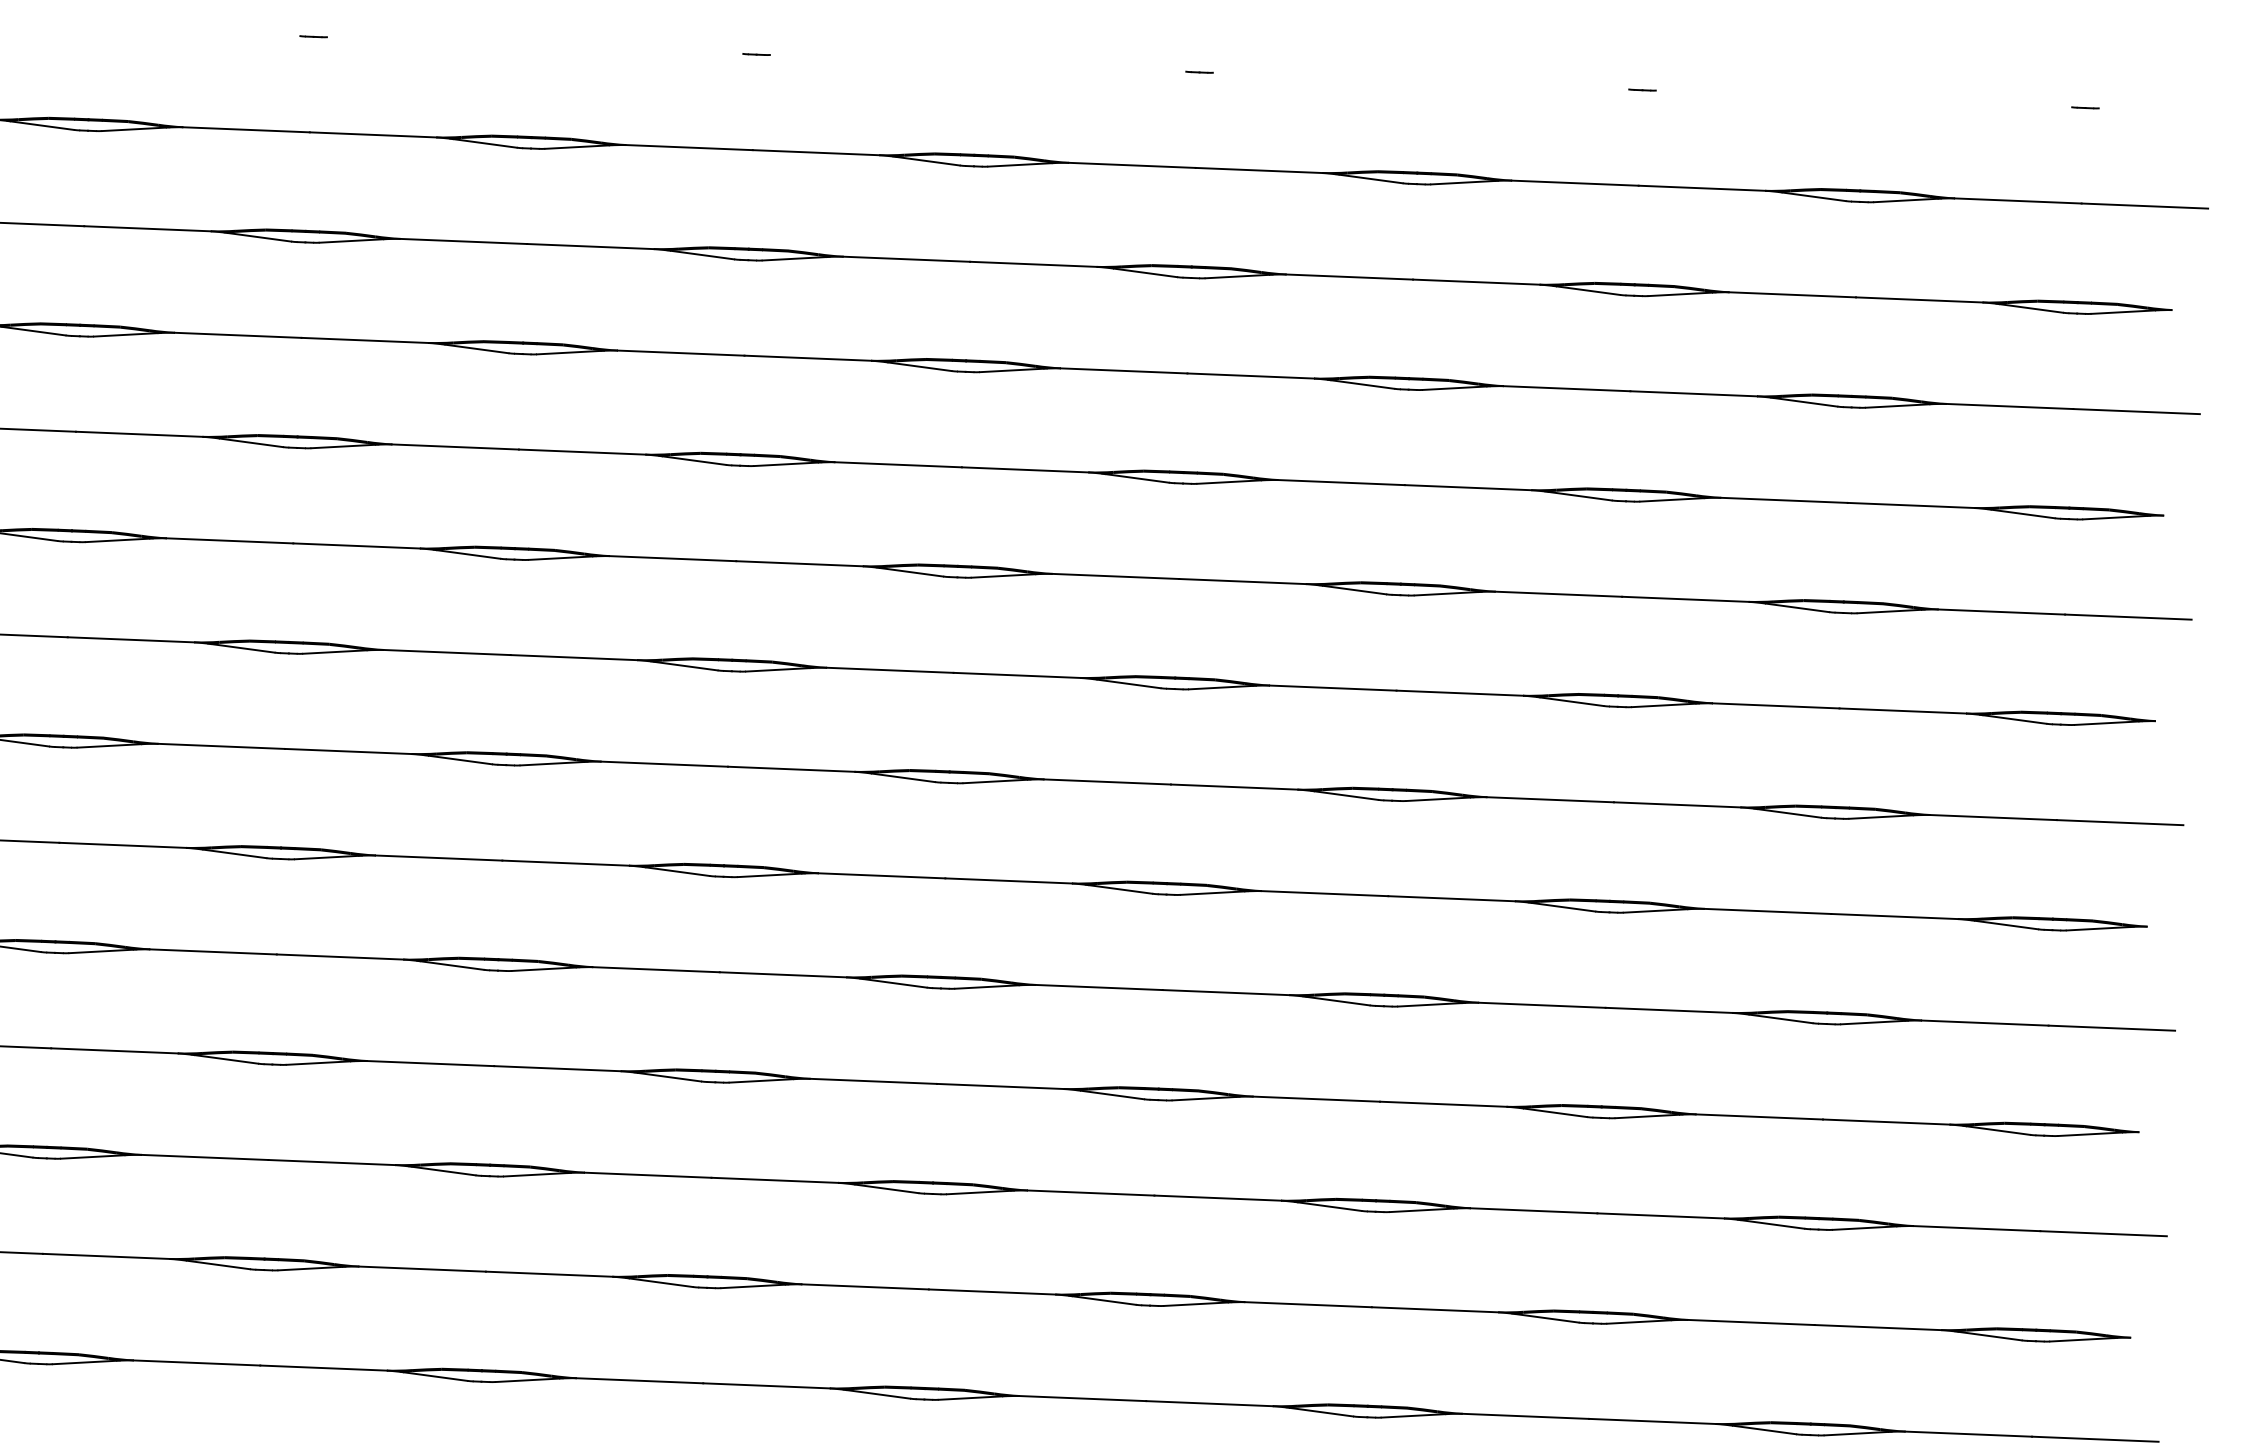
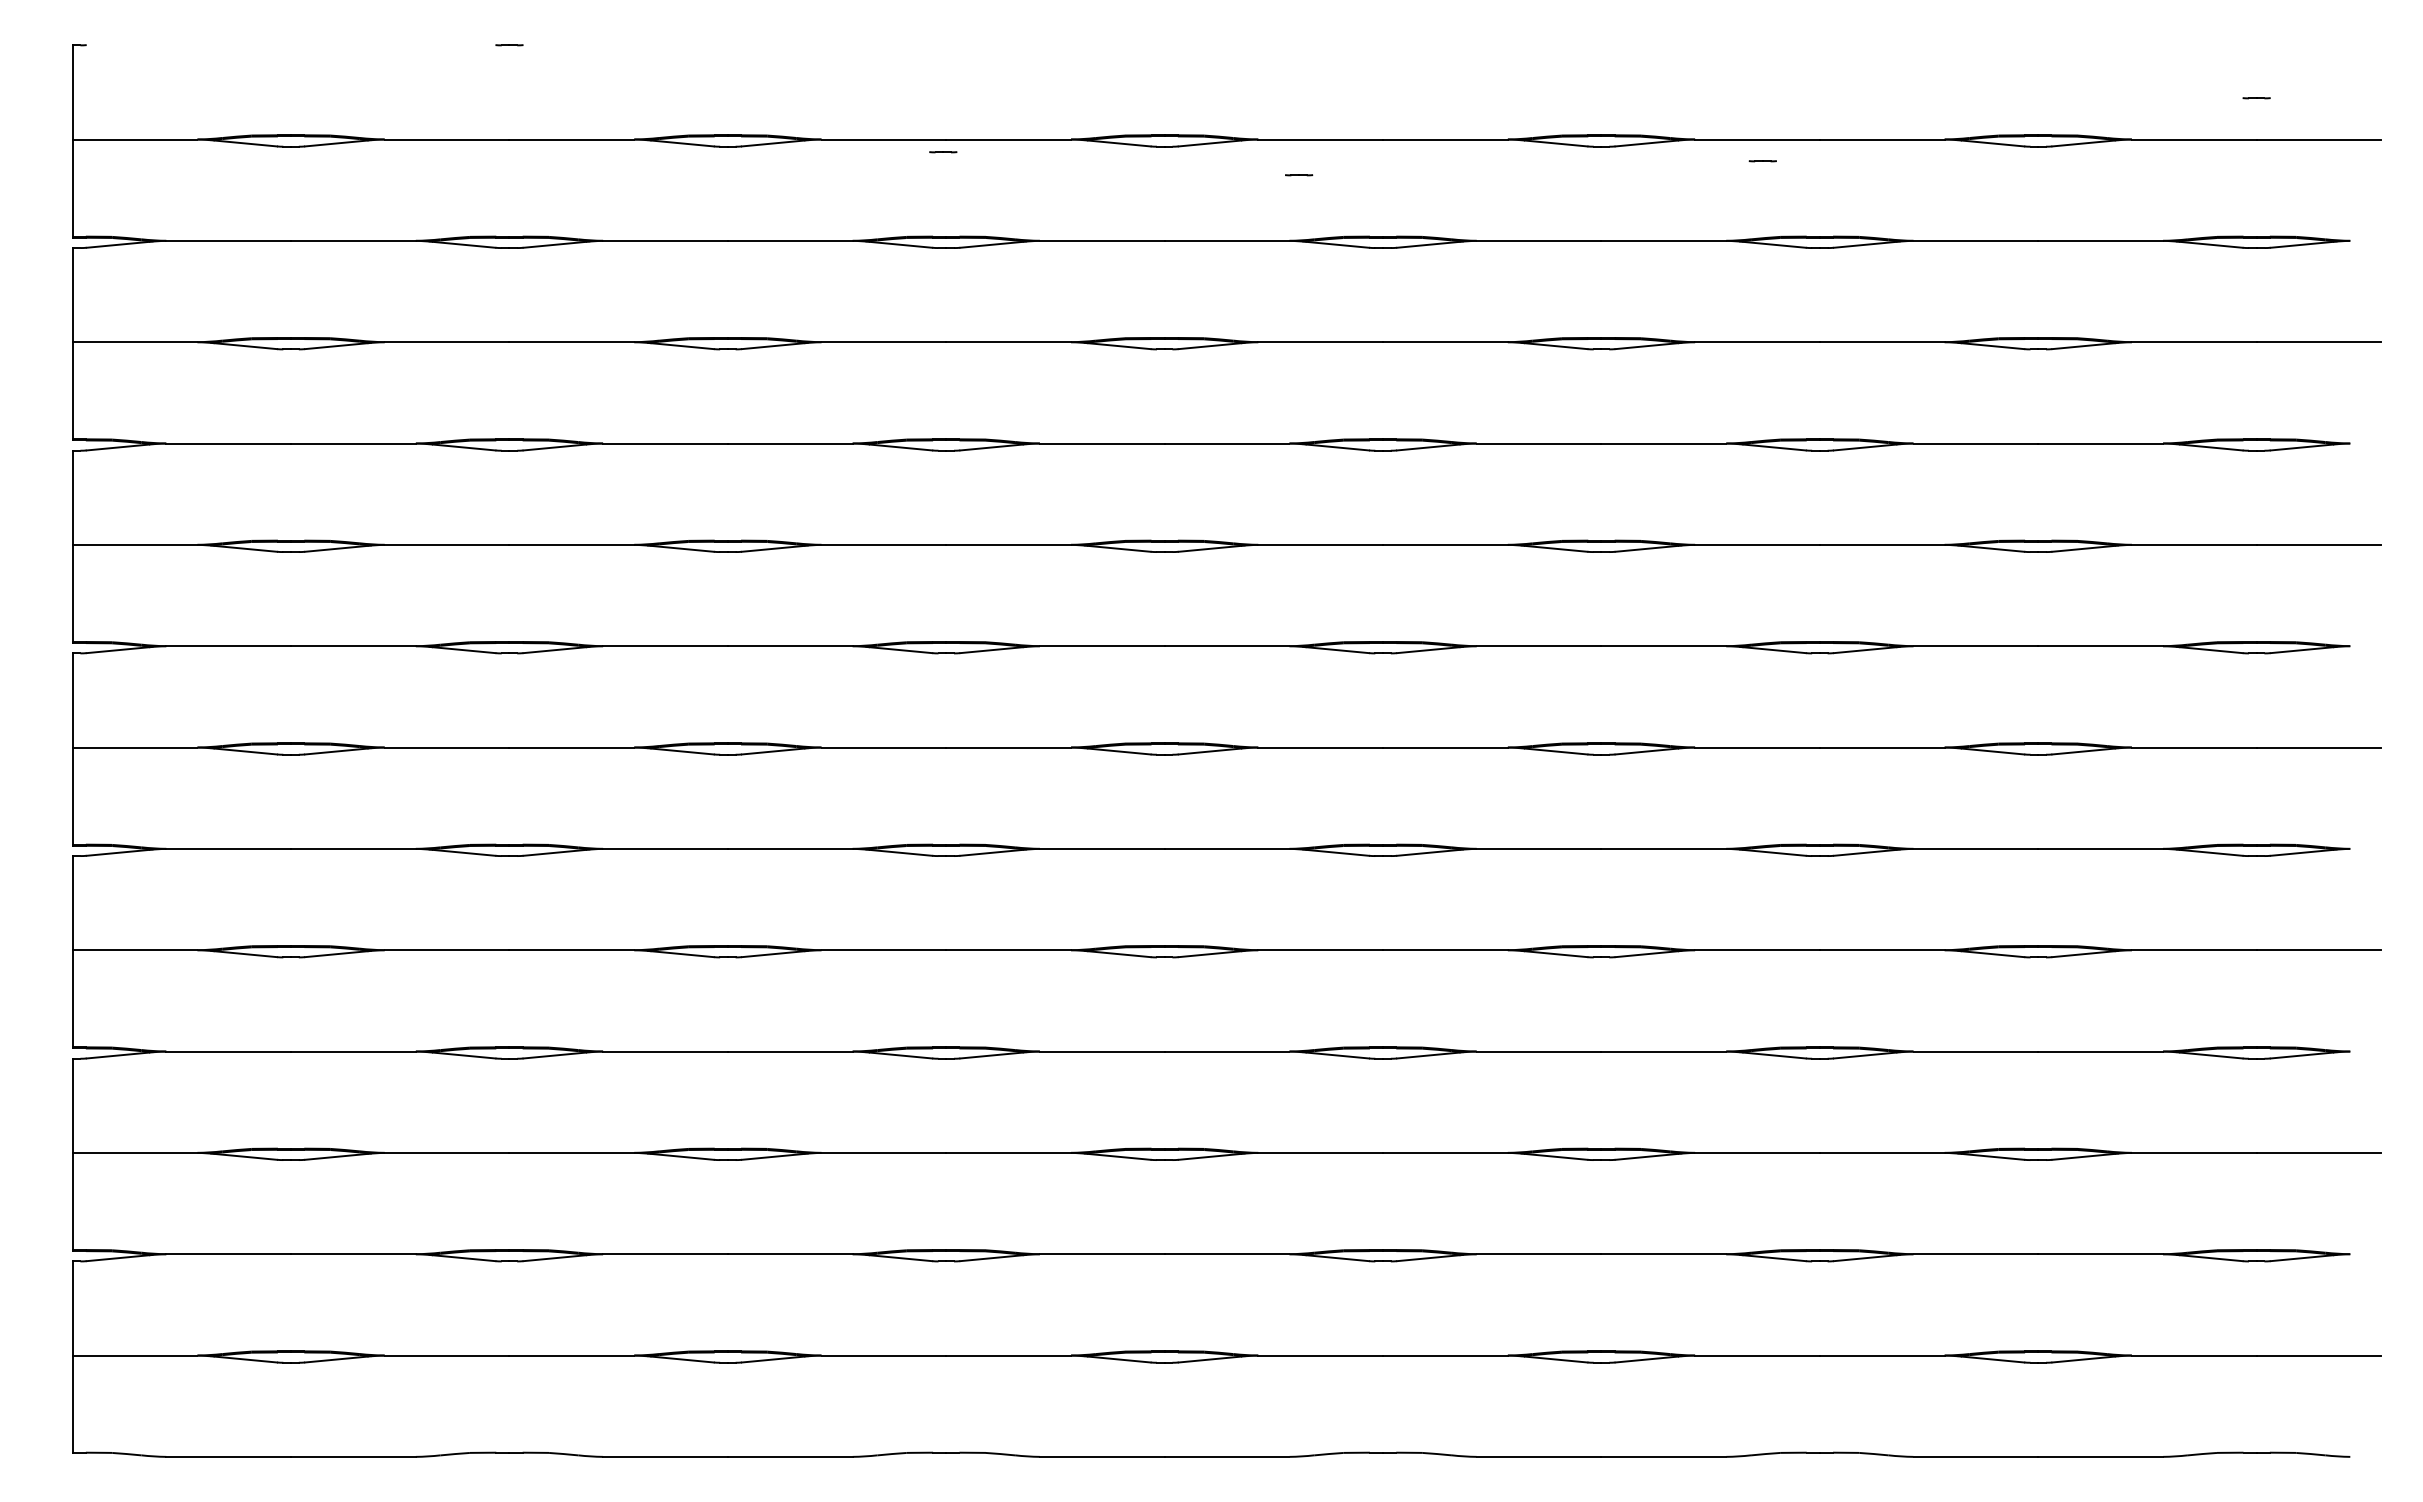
line: (756, 54) -> (943, 152), moved
line: (1199, 72) -> (1299, 175), moved
line: (1642, 90) -> (1762, 161), moved
line: (2085, 108) -> (2256, 98), moved

